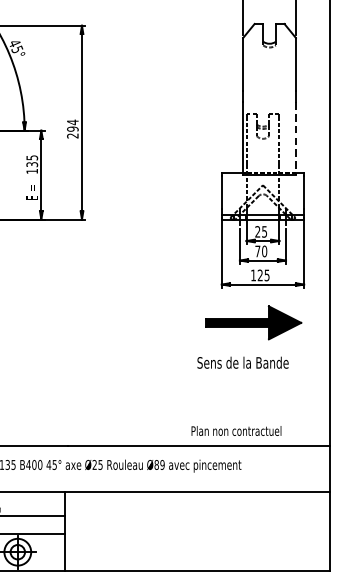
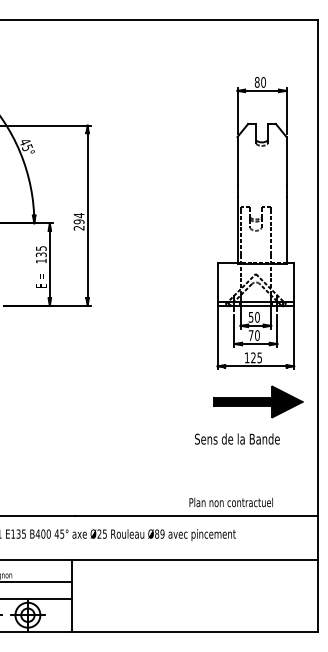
line: (295, 138) -> (286, 230), dashed -> solid
text: (260, 230) -> (253, 316), 25 -> 50
part: (253, 322) -> (258, 401), moved

